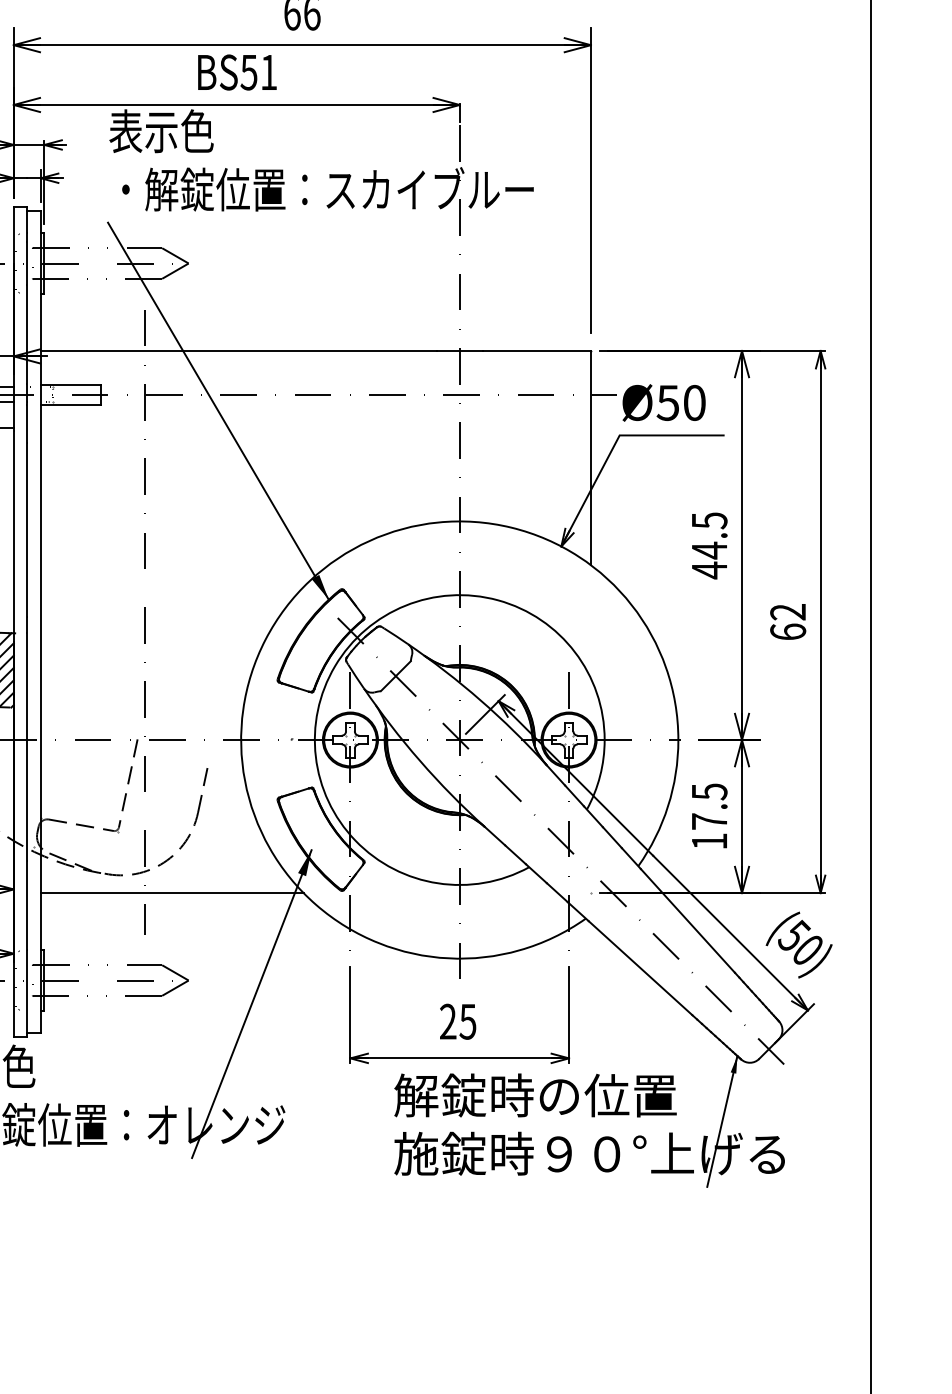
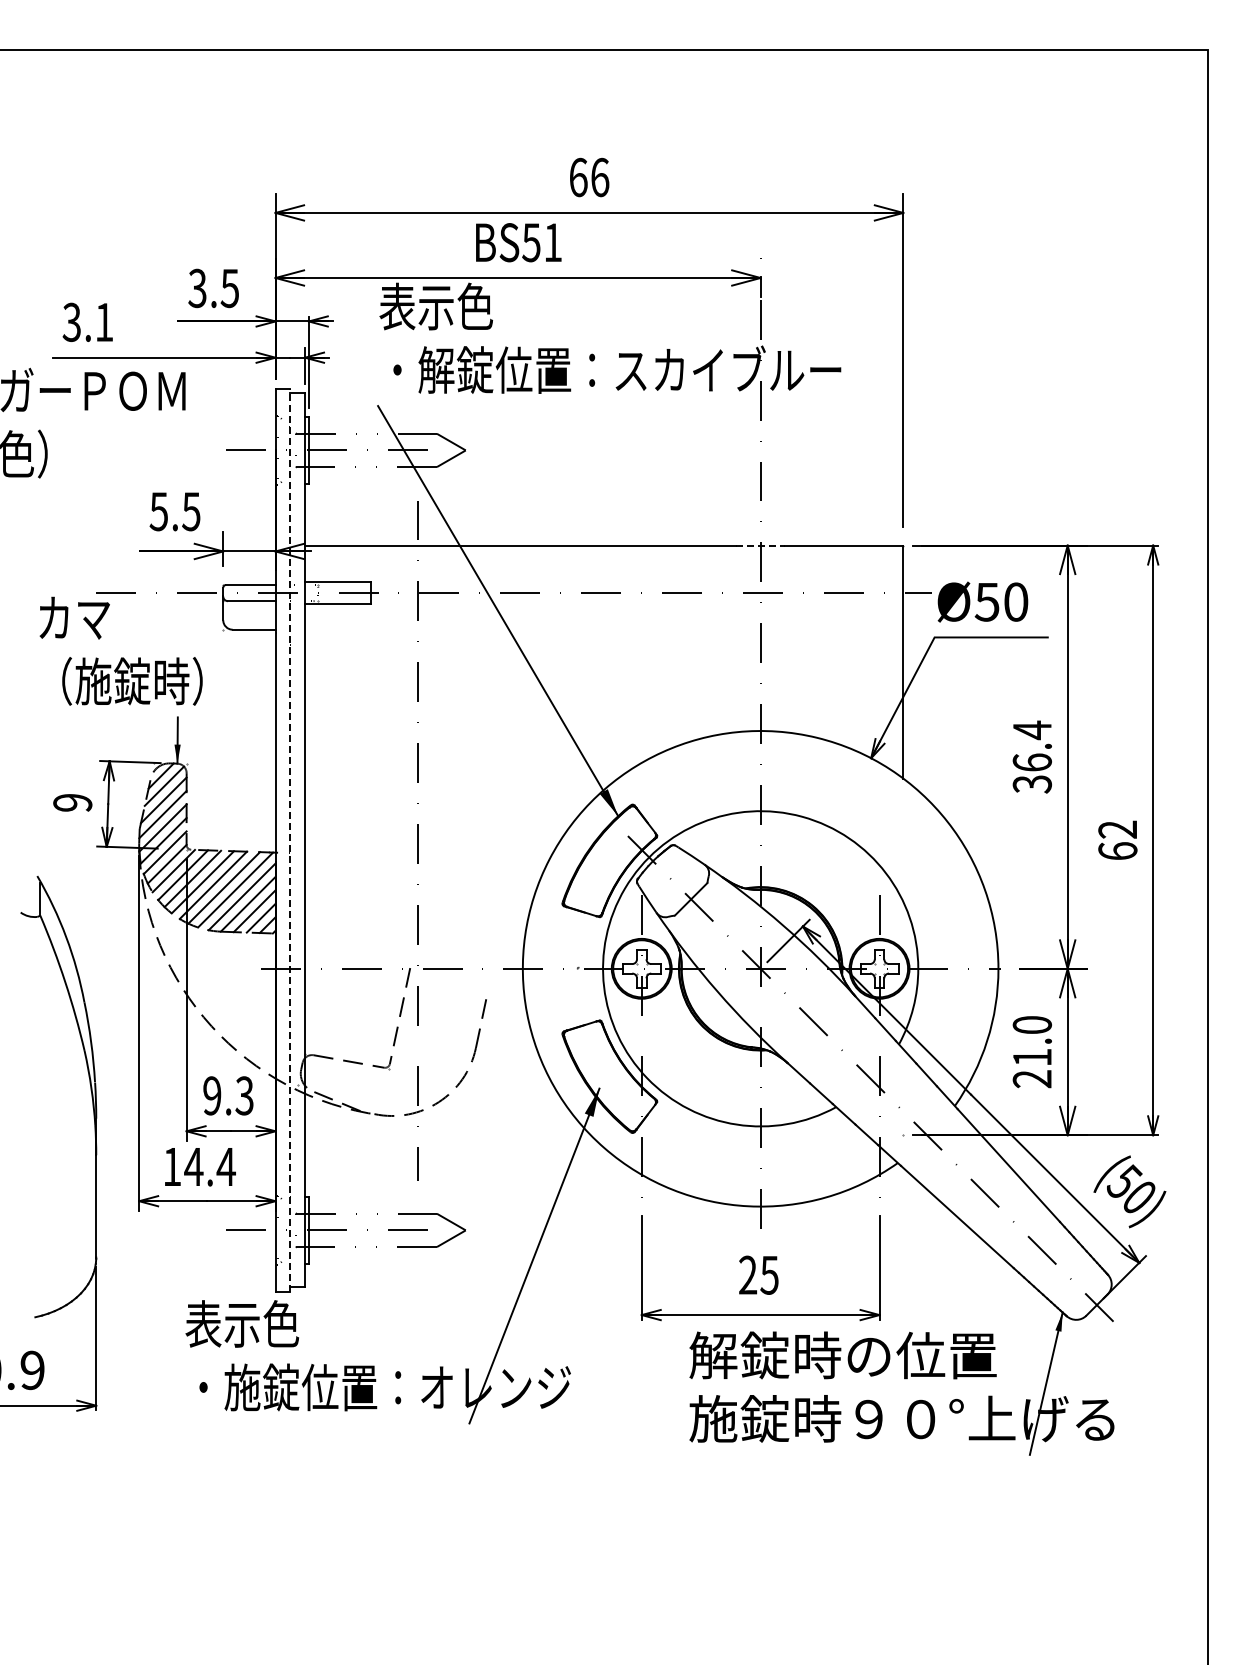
line: (459, 350) -> (760, 545), solid -> dashed
text: (709, 545) -> (1032, 757), 44.5 -> 36.4
line: (26, 622) -> (289, 840), solid -> dashed
text: (708, 816) -> (1031, 1052), 17.5 -> 21.0
line: (171, 893) -> (447, 1135), removed

